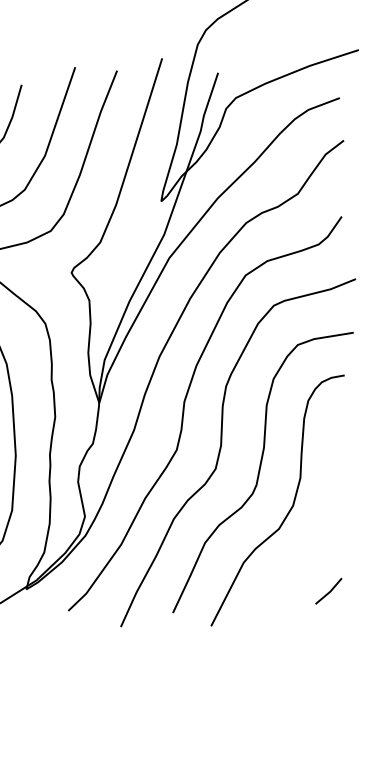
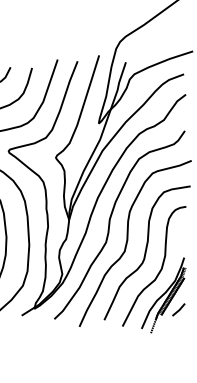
part: (296, 561) -> (163, 295), added

